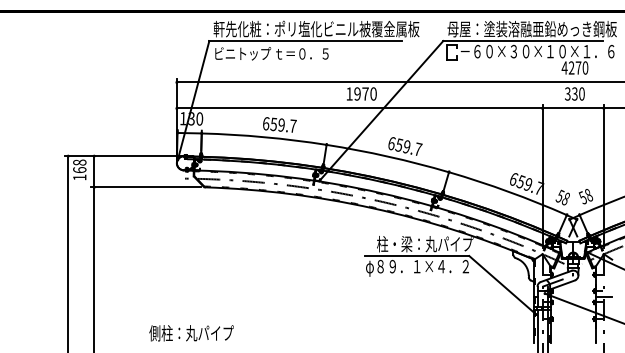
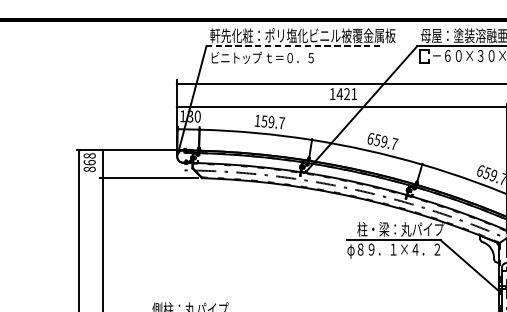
line: (305, 41) -> (292, 46), solid -> dashed
text: (365, 93) -> (347, 93), 1970 -> 1421
text: (266, 123) -> (257, 120), 659.7 -> 159.7
text: (79, 177) -> (89, 169), 168 -> 868

